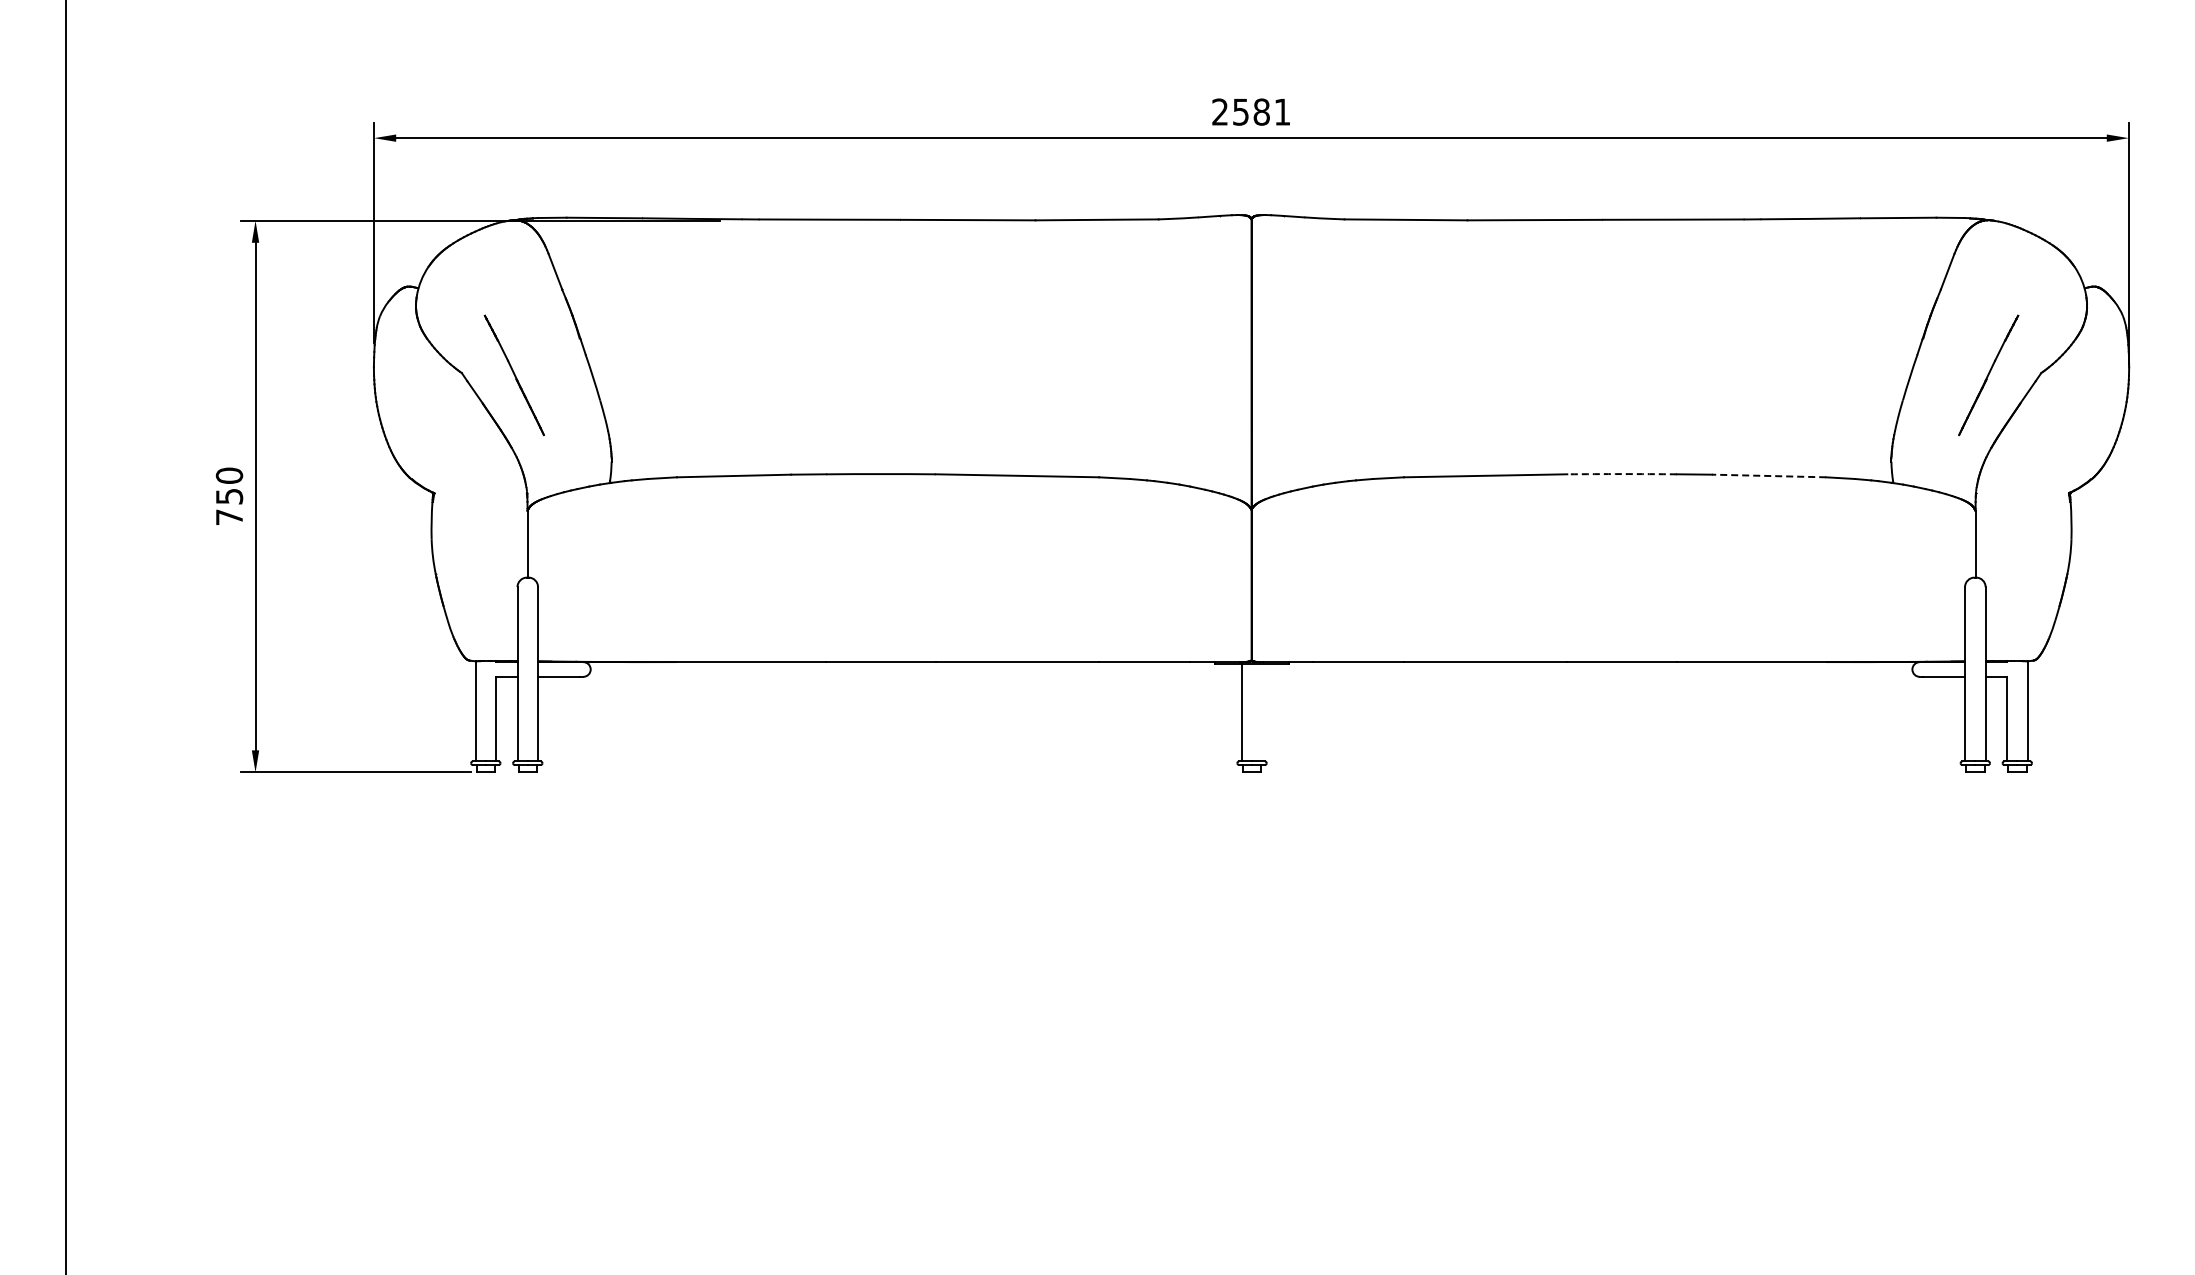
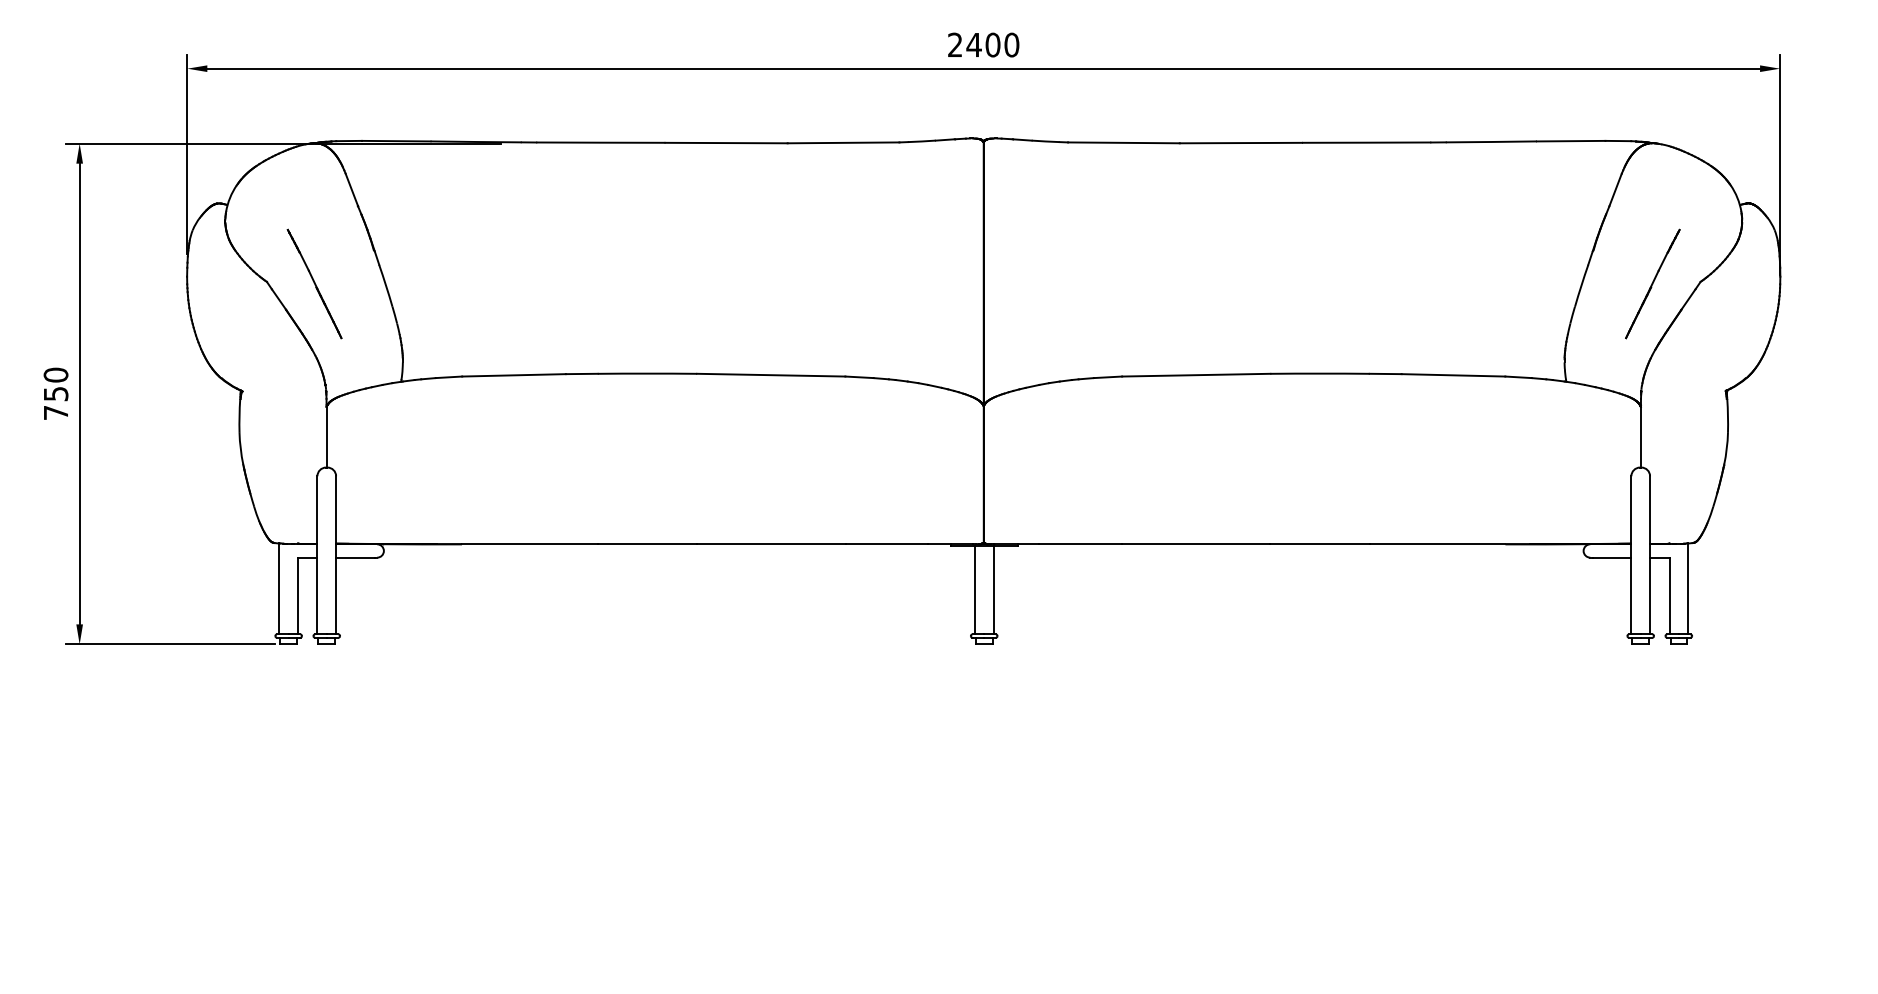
text: (1261, 111) -> (992, 44), 2581 -> 2400
arc: (1622, 474) -> (1320, 373), dashed -> solid
line: (1768, 475) -> (1452, 374), dashed -> solid
line: (1262, 712) -> (993, 590), added

